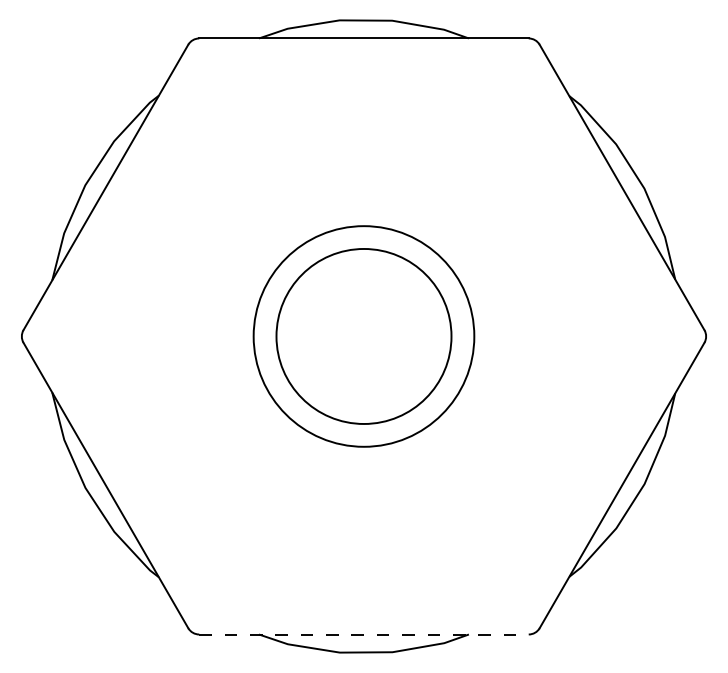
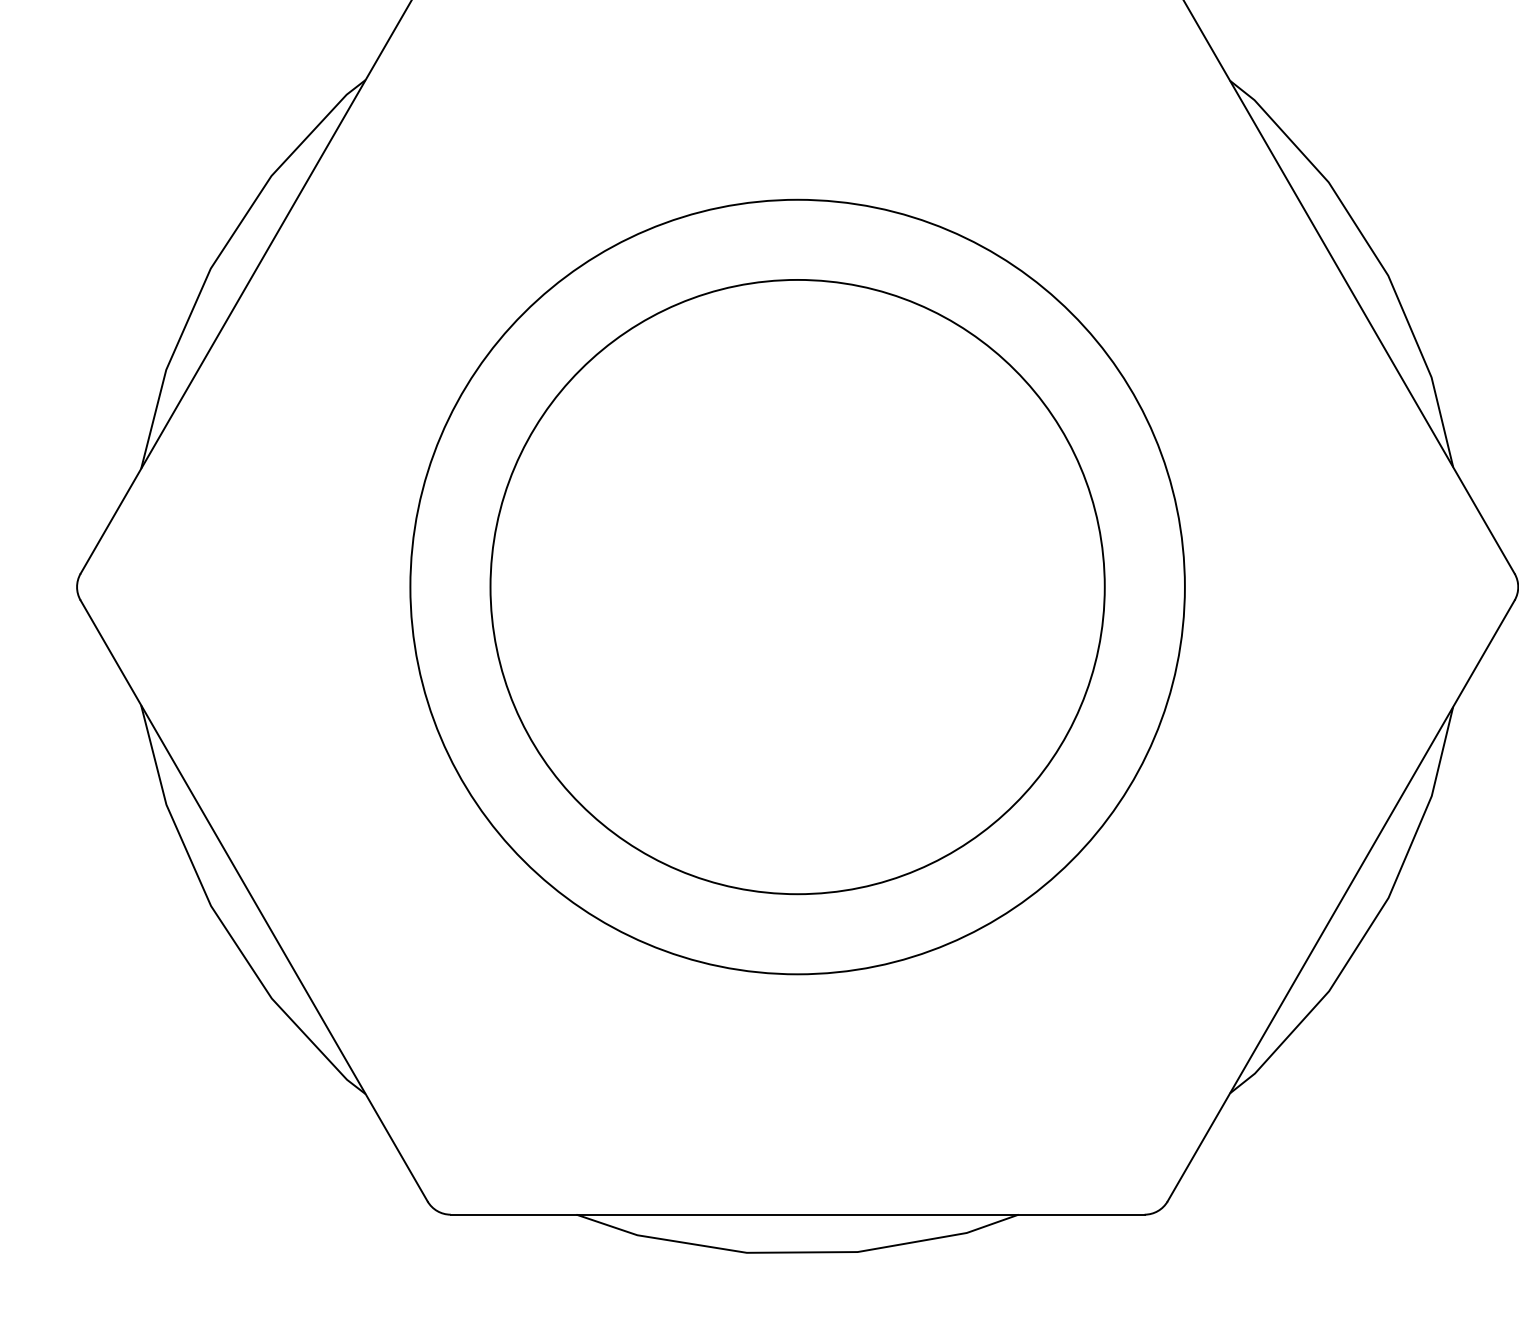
circle: (363, 336) -> (796, 587), size x1.67
circle: (363, 336) -> (796, 587), size x1.67
line: (363, 634) -> (796, 1214), dashed -> solid

